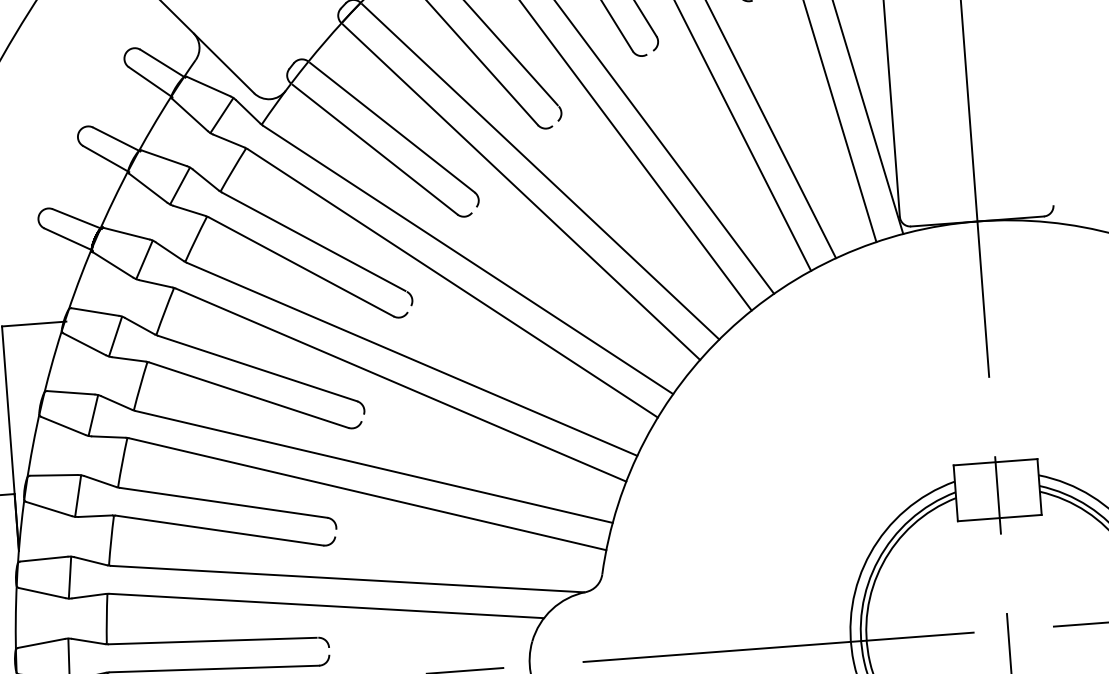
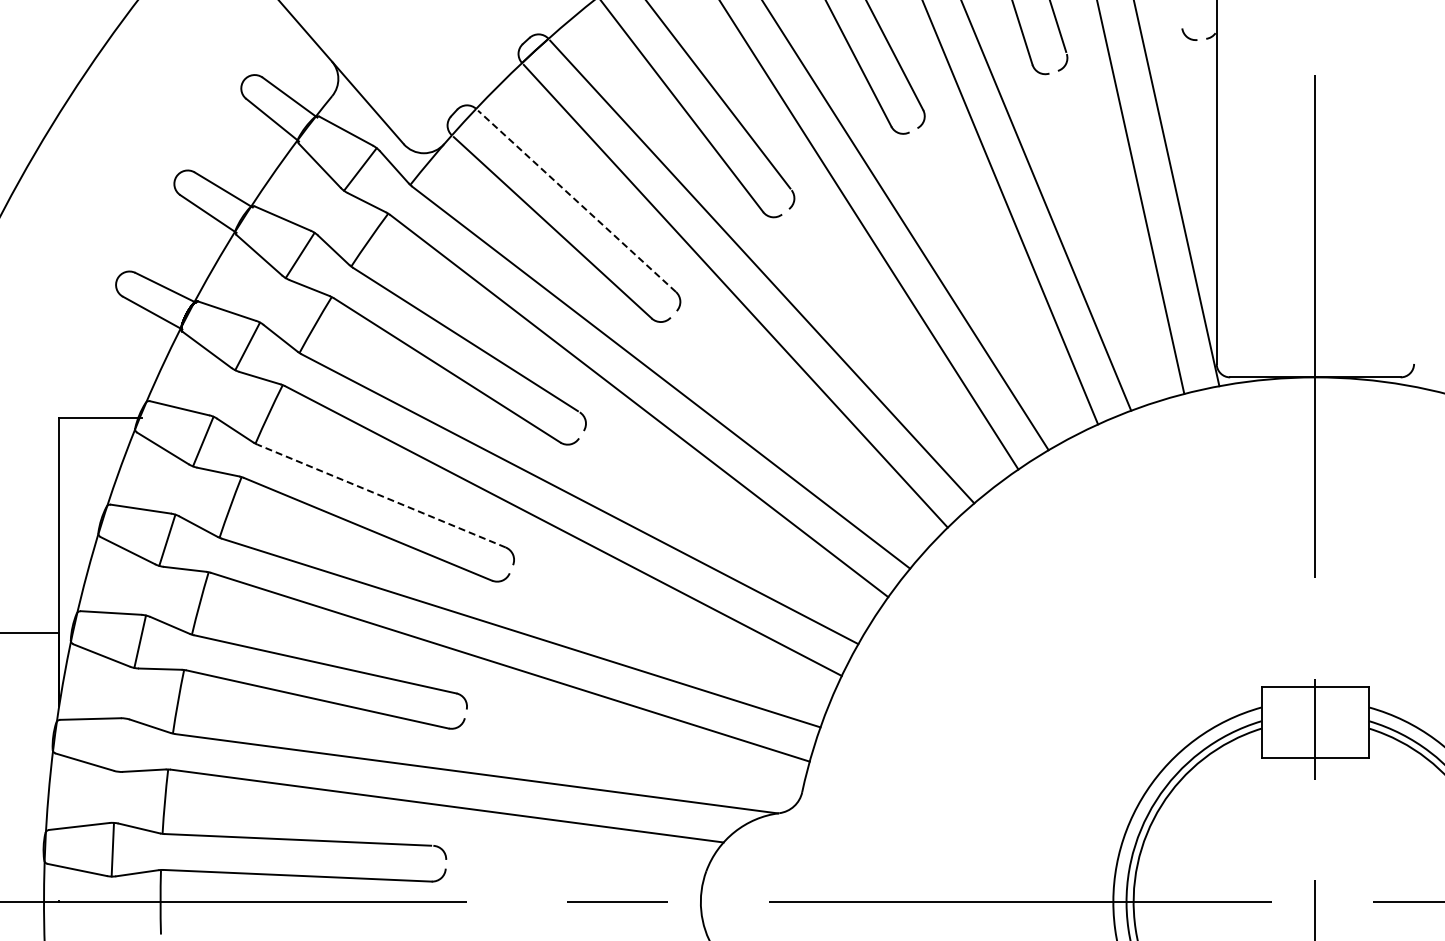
line: (391, 127) -> (576, 200), solid -> dashed
line: (257, 368) -> (381, 495), solid -> dashed
line: (69, 577) -> (121, 744), removed

